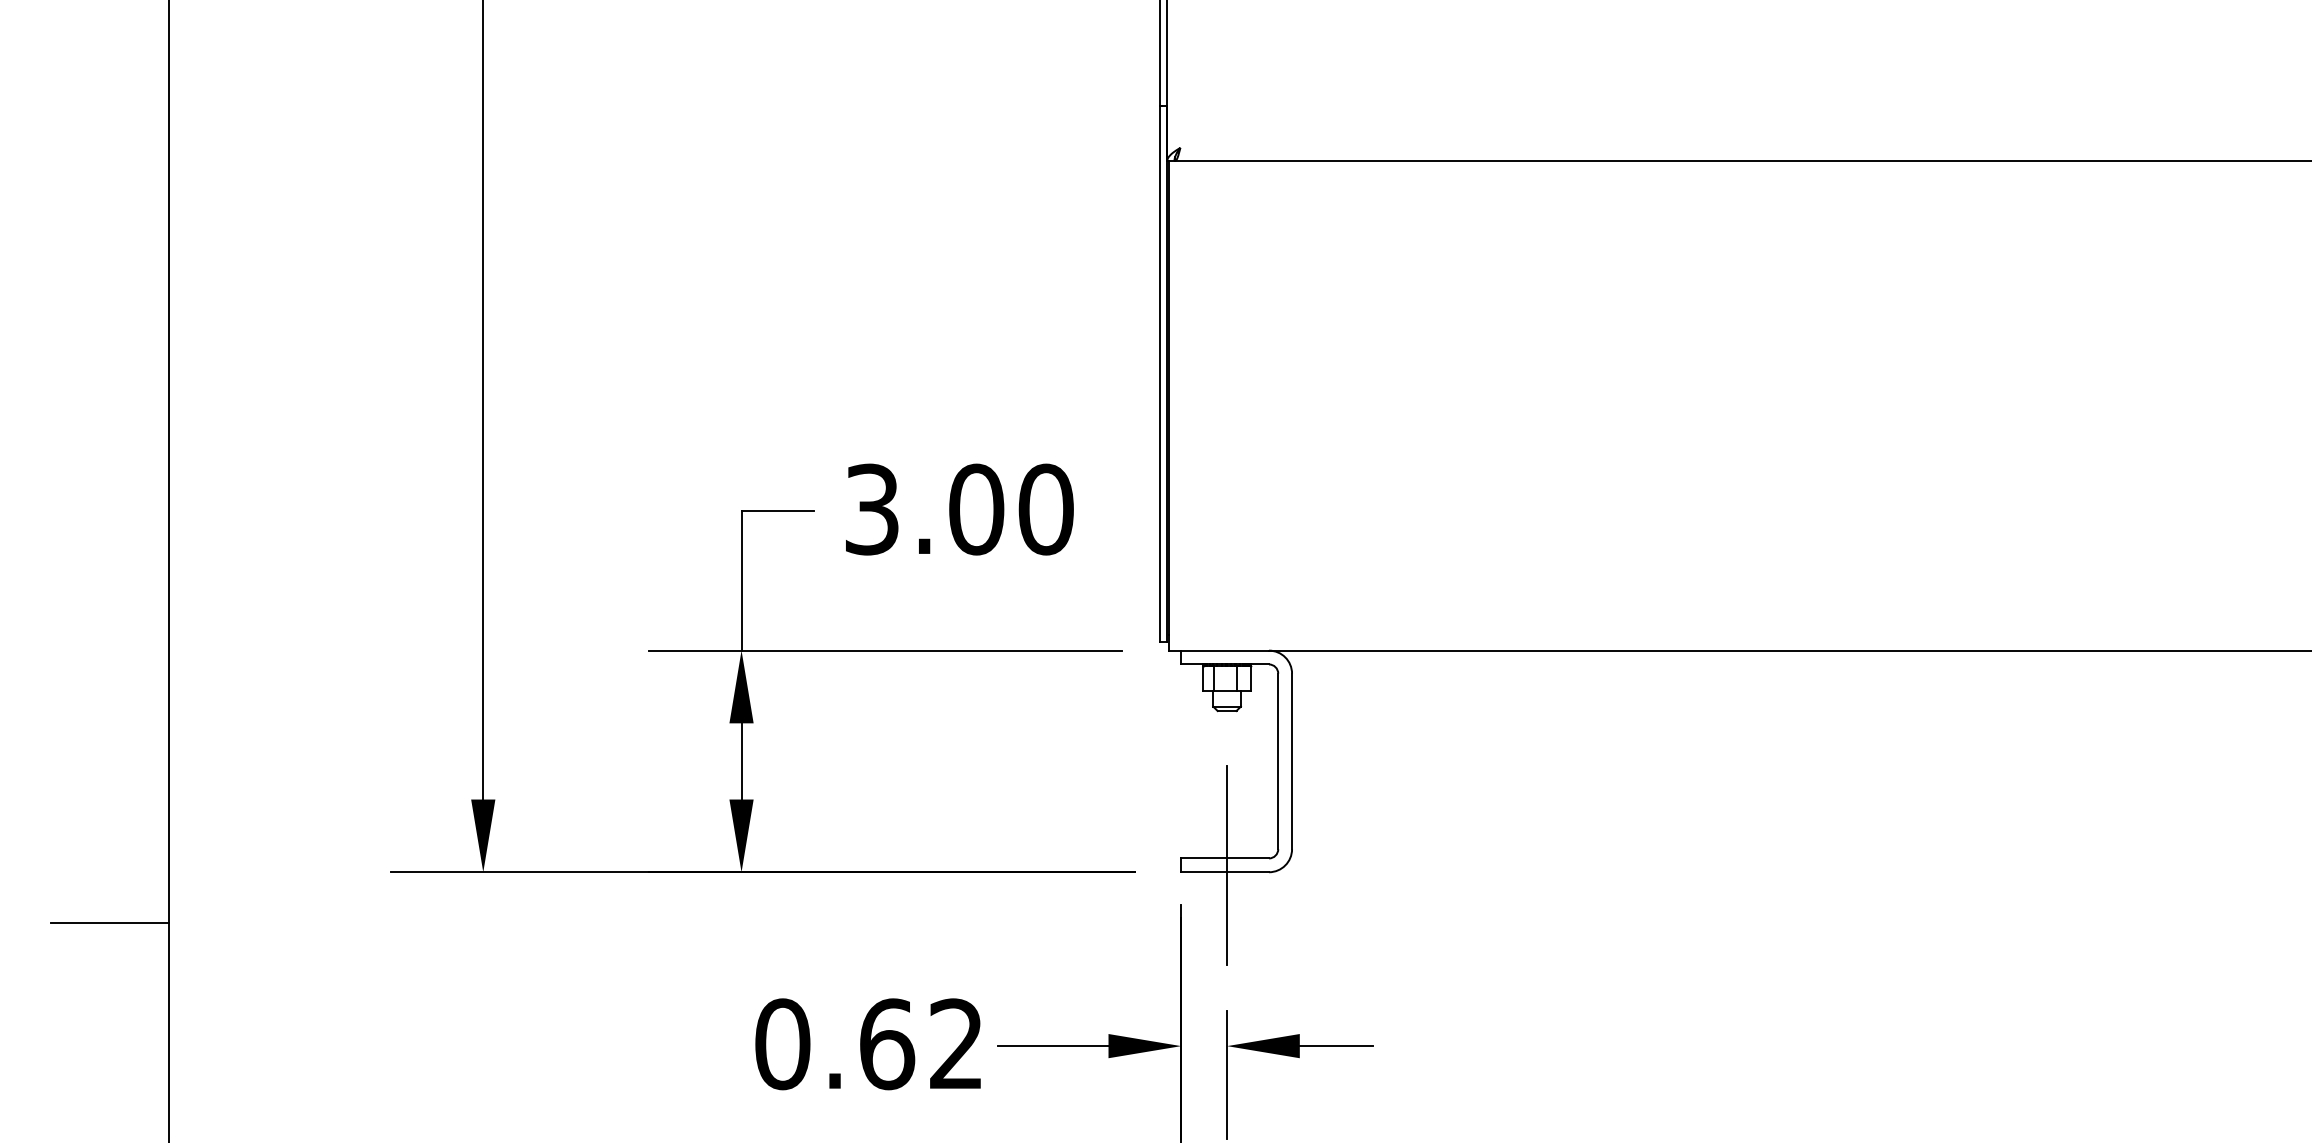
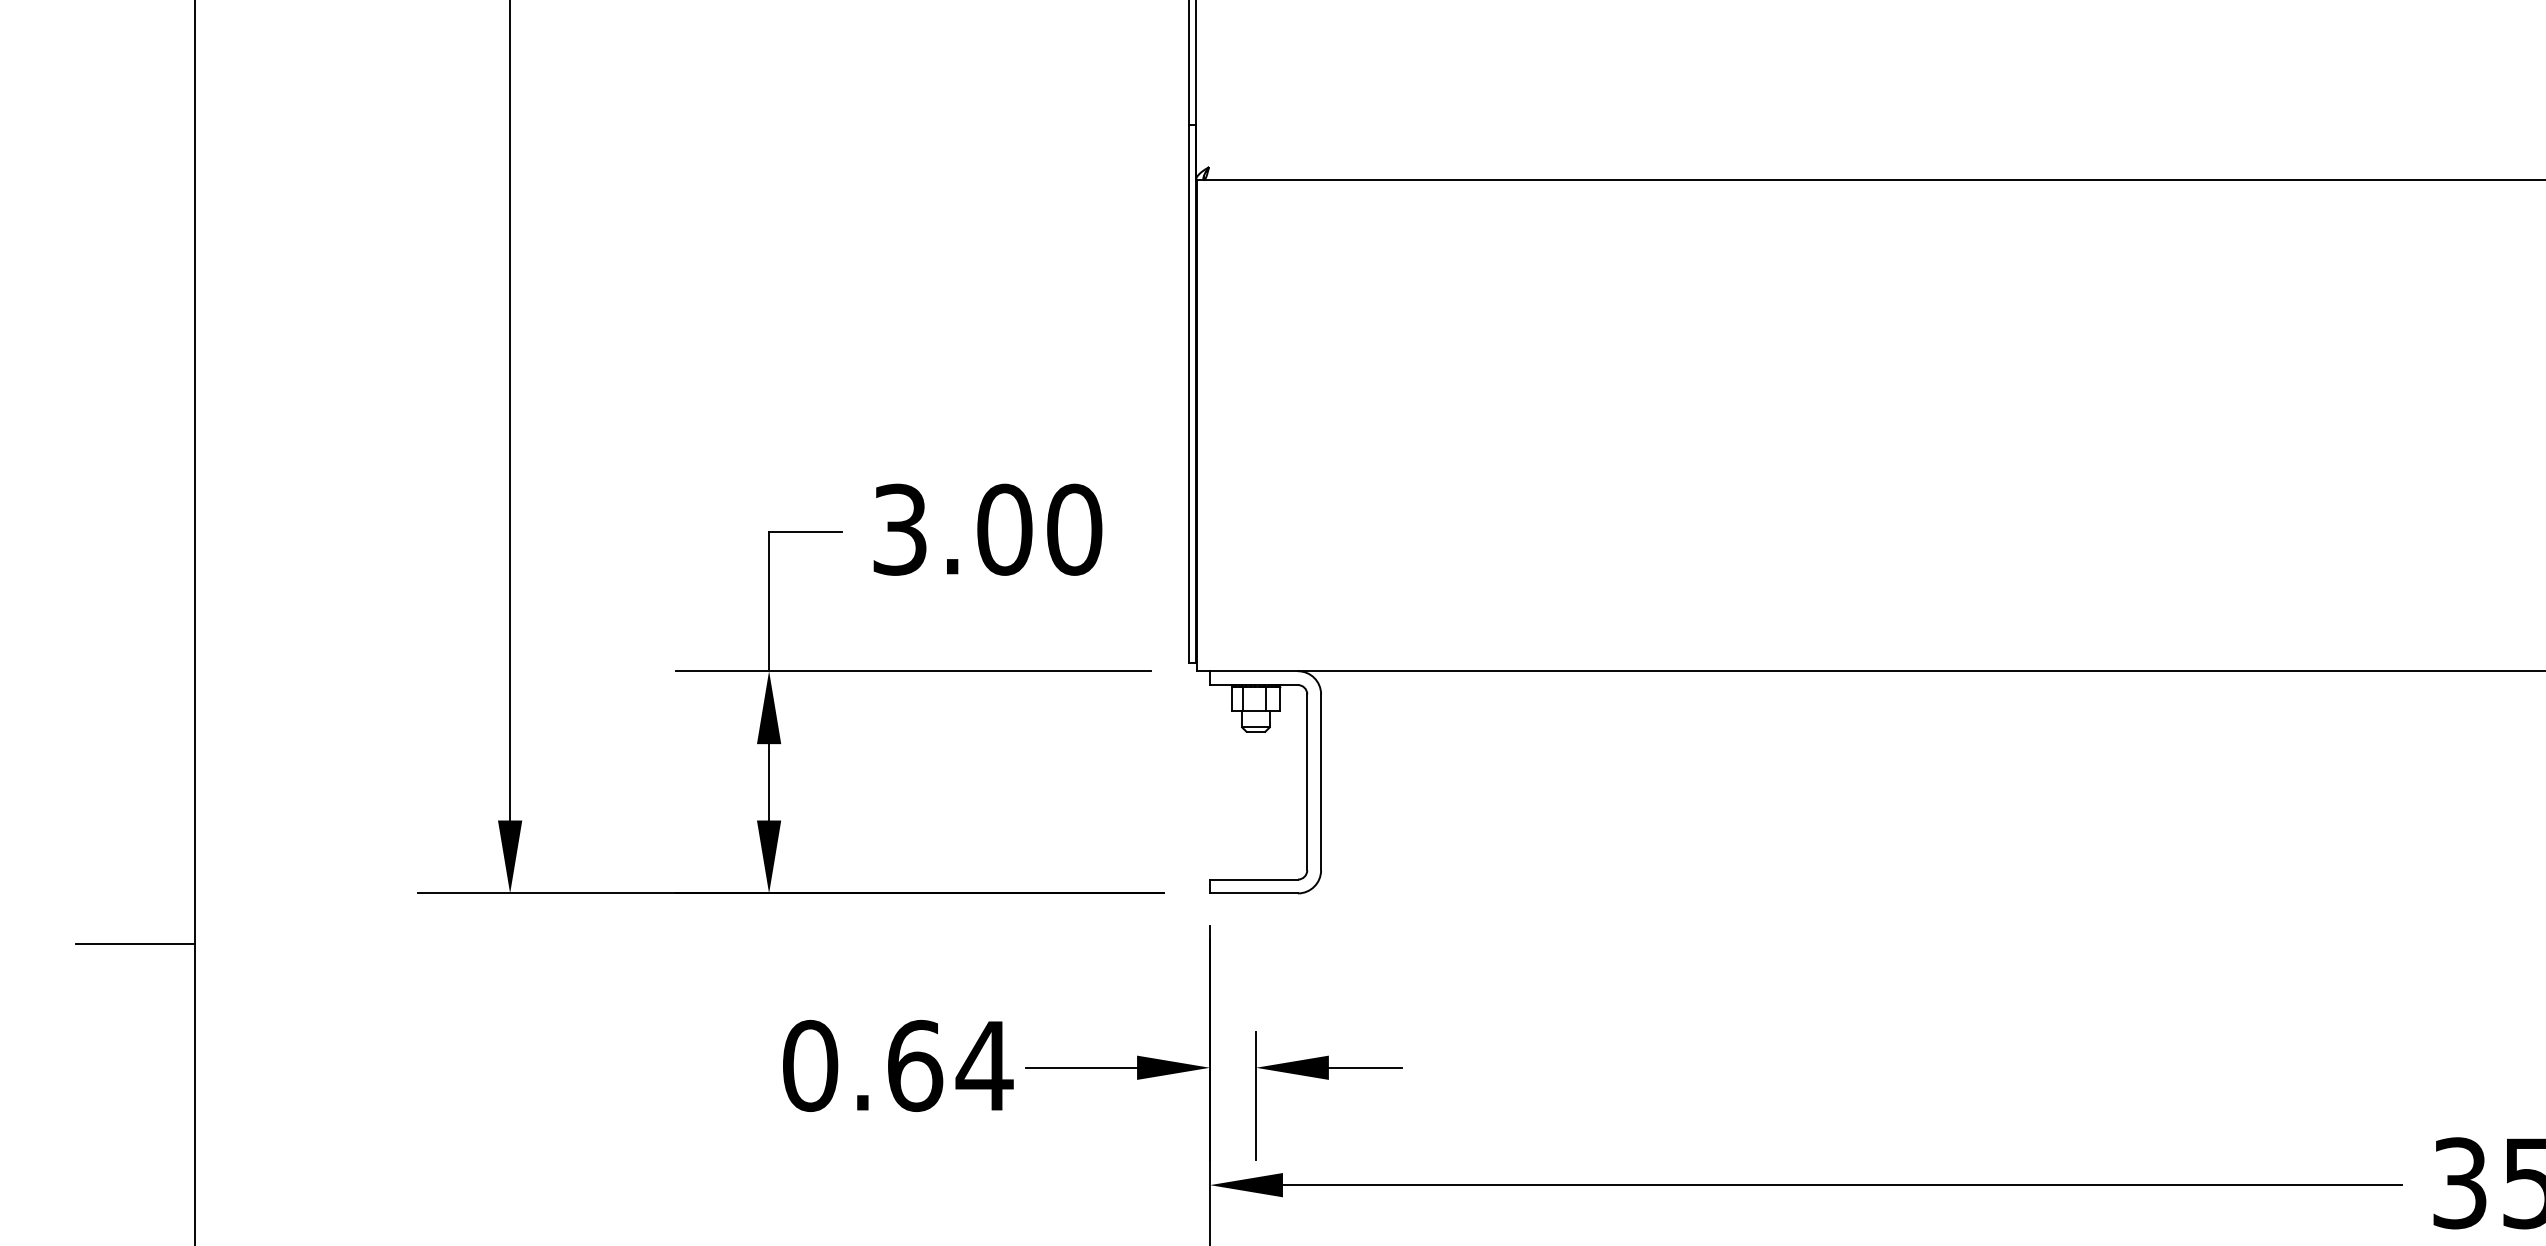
line: (1226, 865) -> (1255, 886), removed
text: (956, 1042) -> (984, 1064), 0.62 -> 0.64

